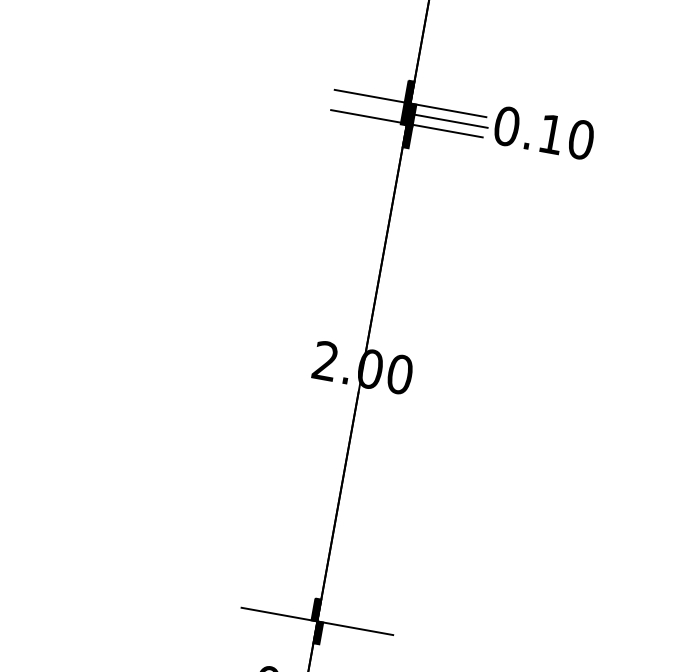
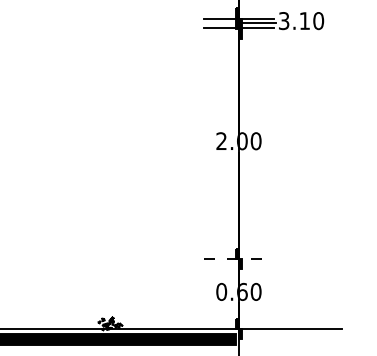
text: (505, 127) -> (283, 21), 0.10 -> 3.10
line: (318, 620) -> (239, 258), solid -> dashed

